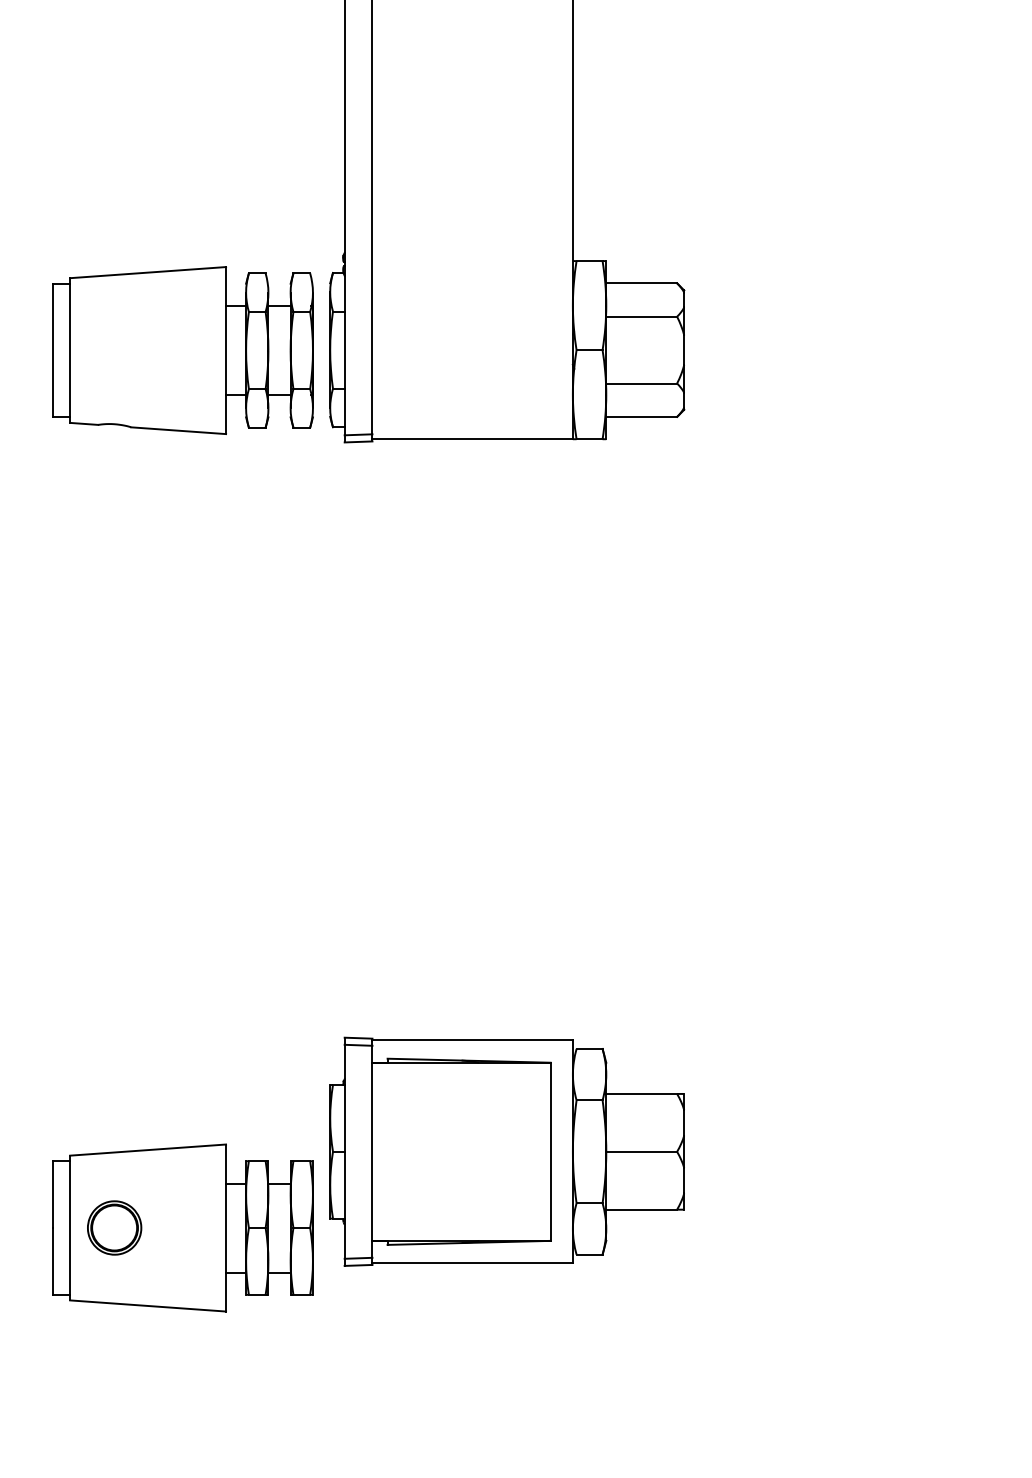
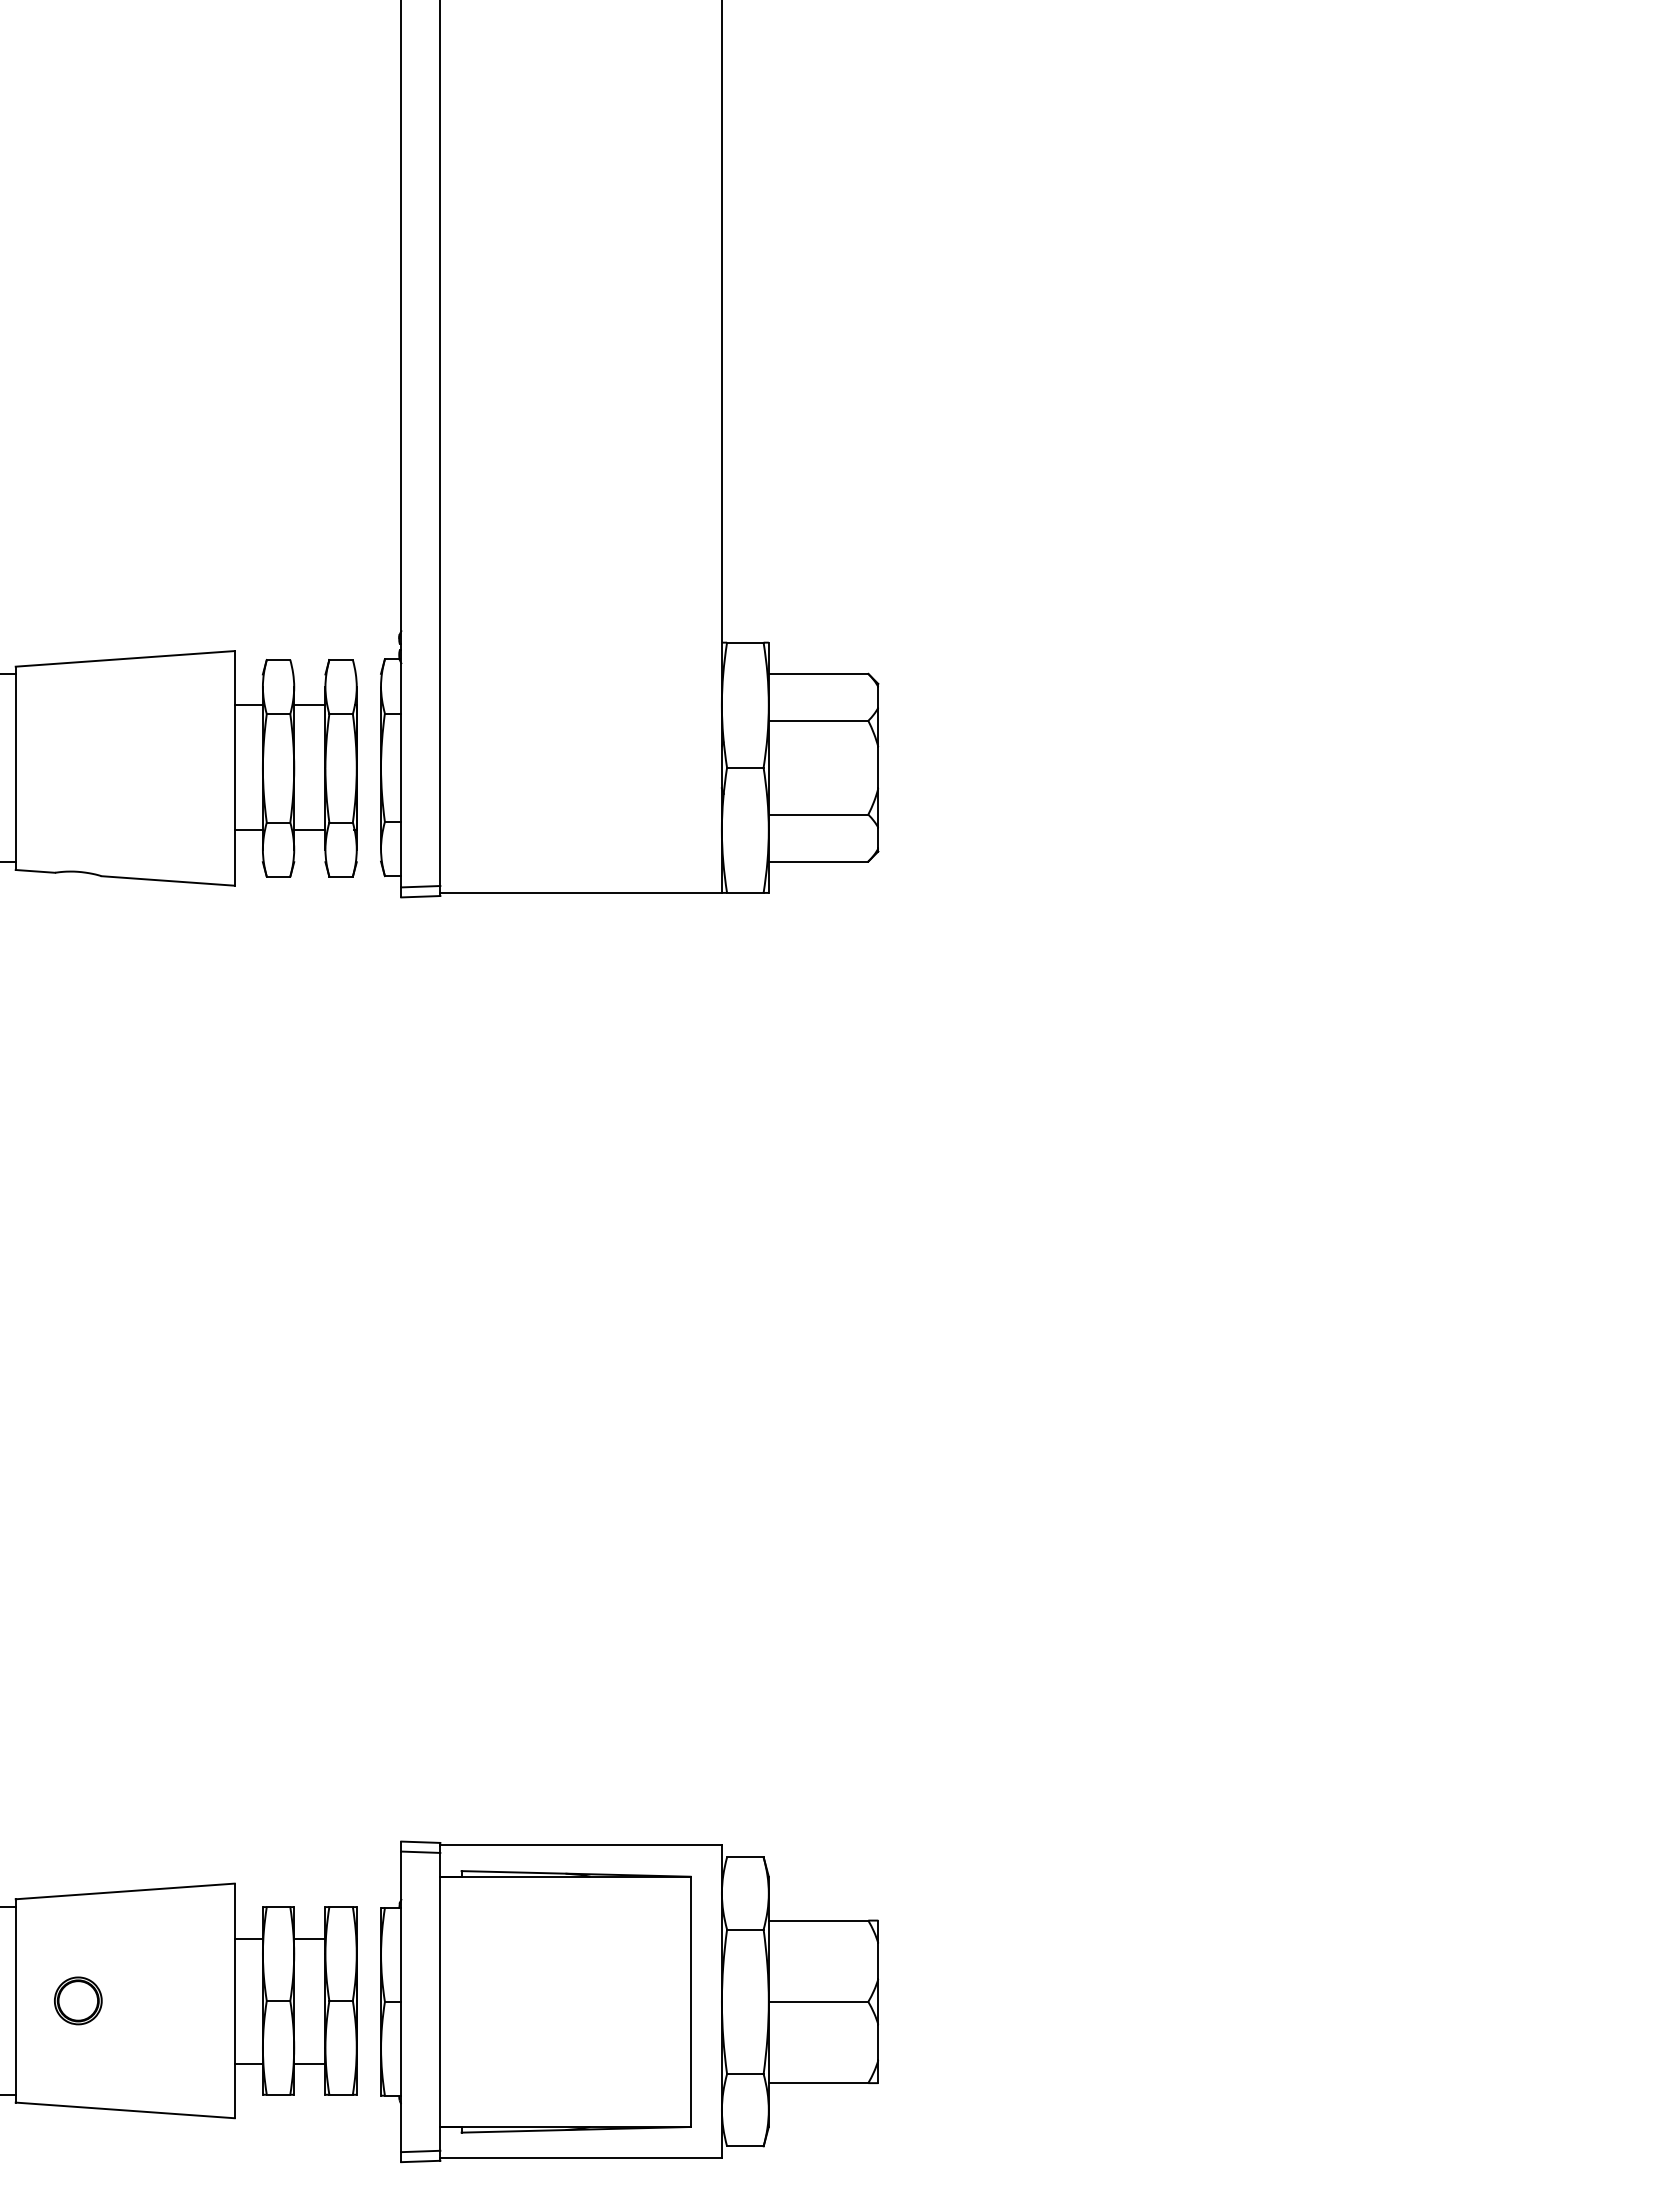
part: (507, 1151) -> (629, 2001), moved
part: (114, 1227) -> (78, 2000), size x0.62

